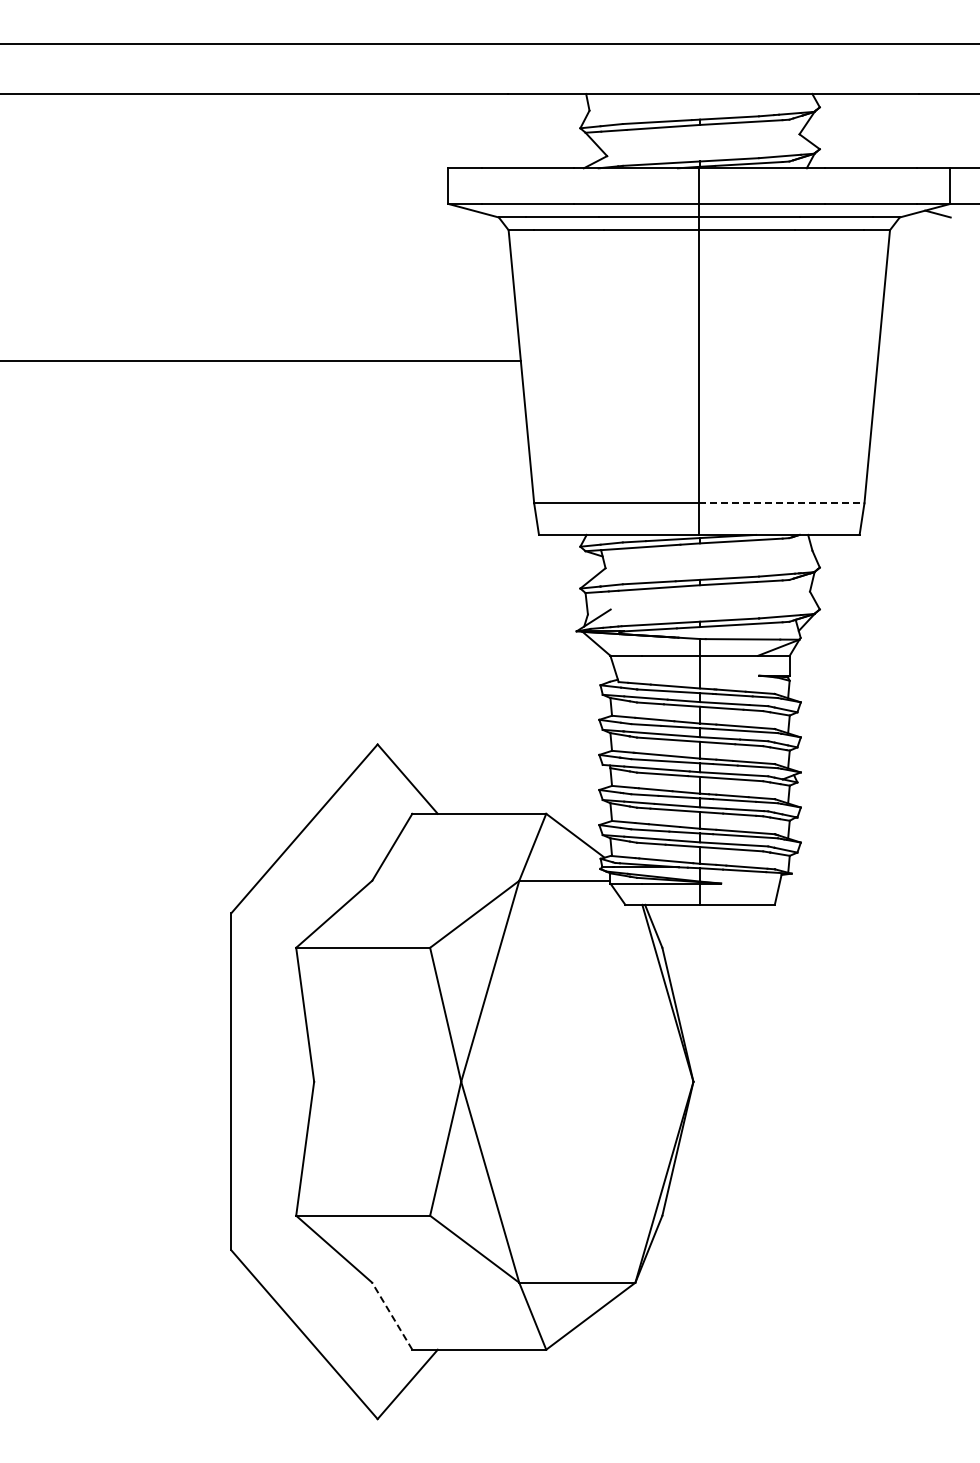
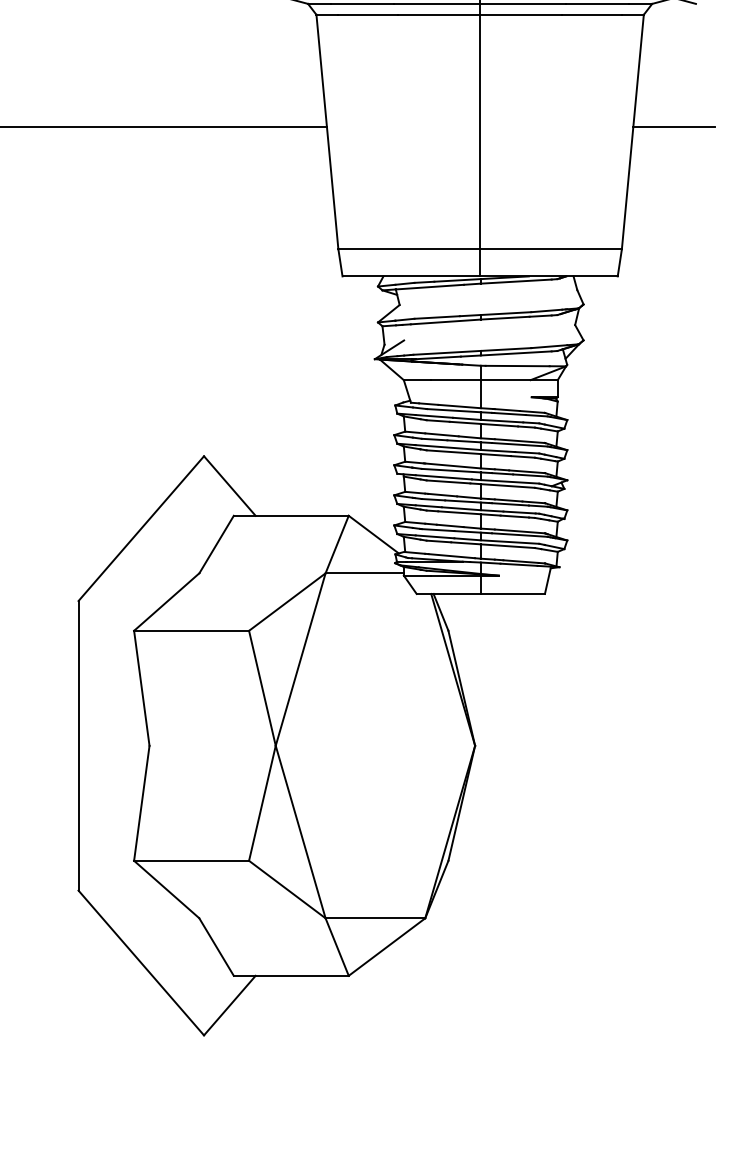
line: (924, 360) -> (673, 126), added
line: (781, 503) -> (550, 249), dashed -> solid
line: (391, 1315) -> (215, 946), dashed -> solid

